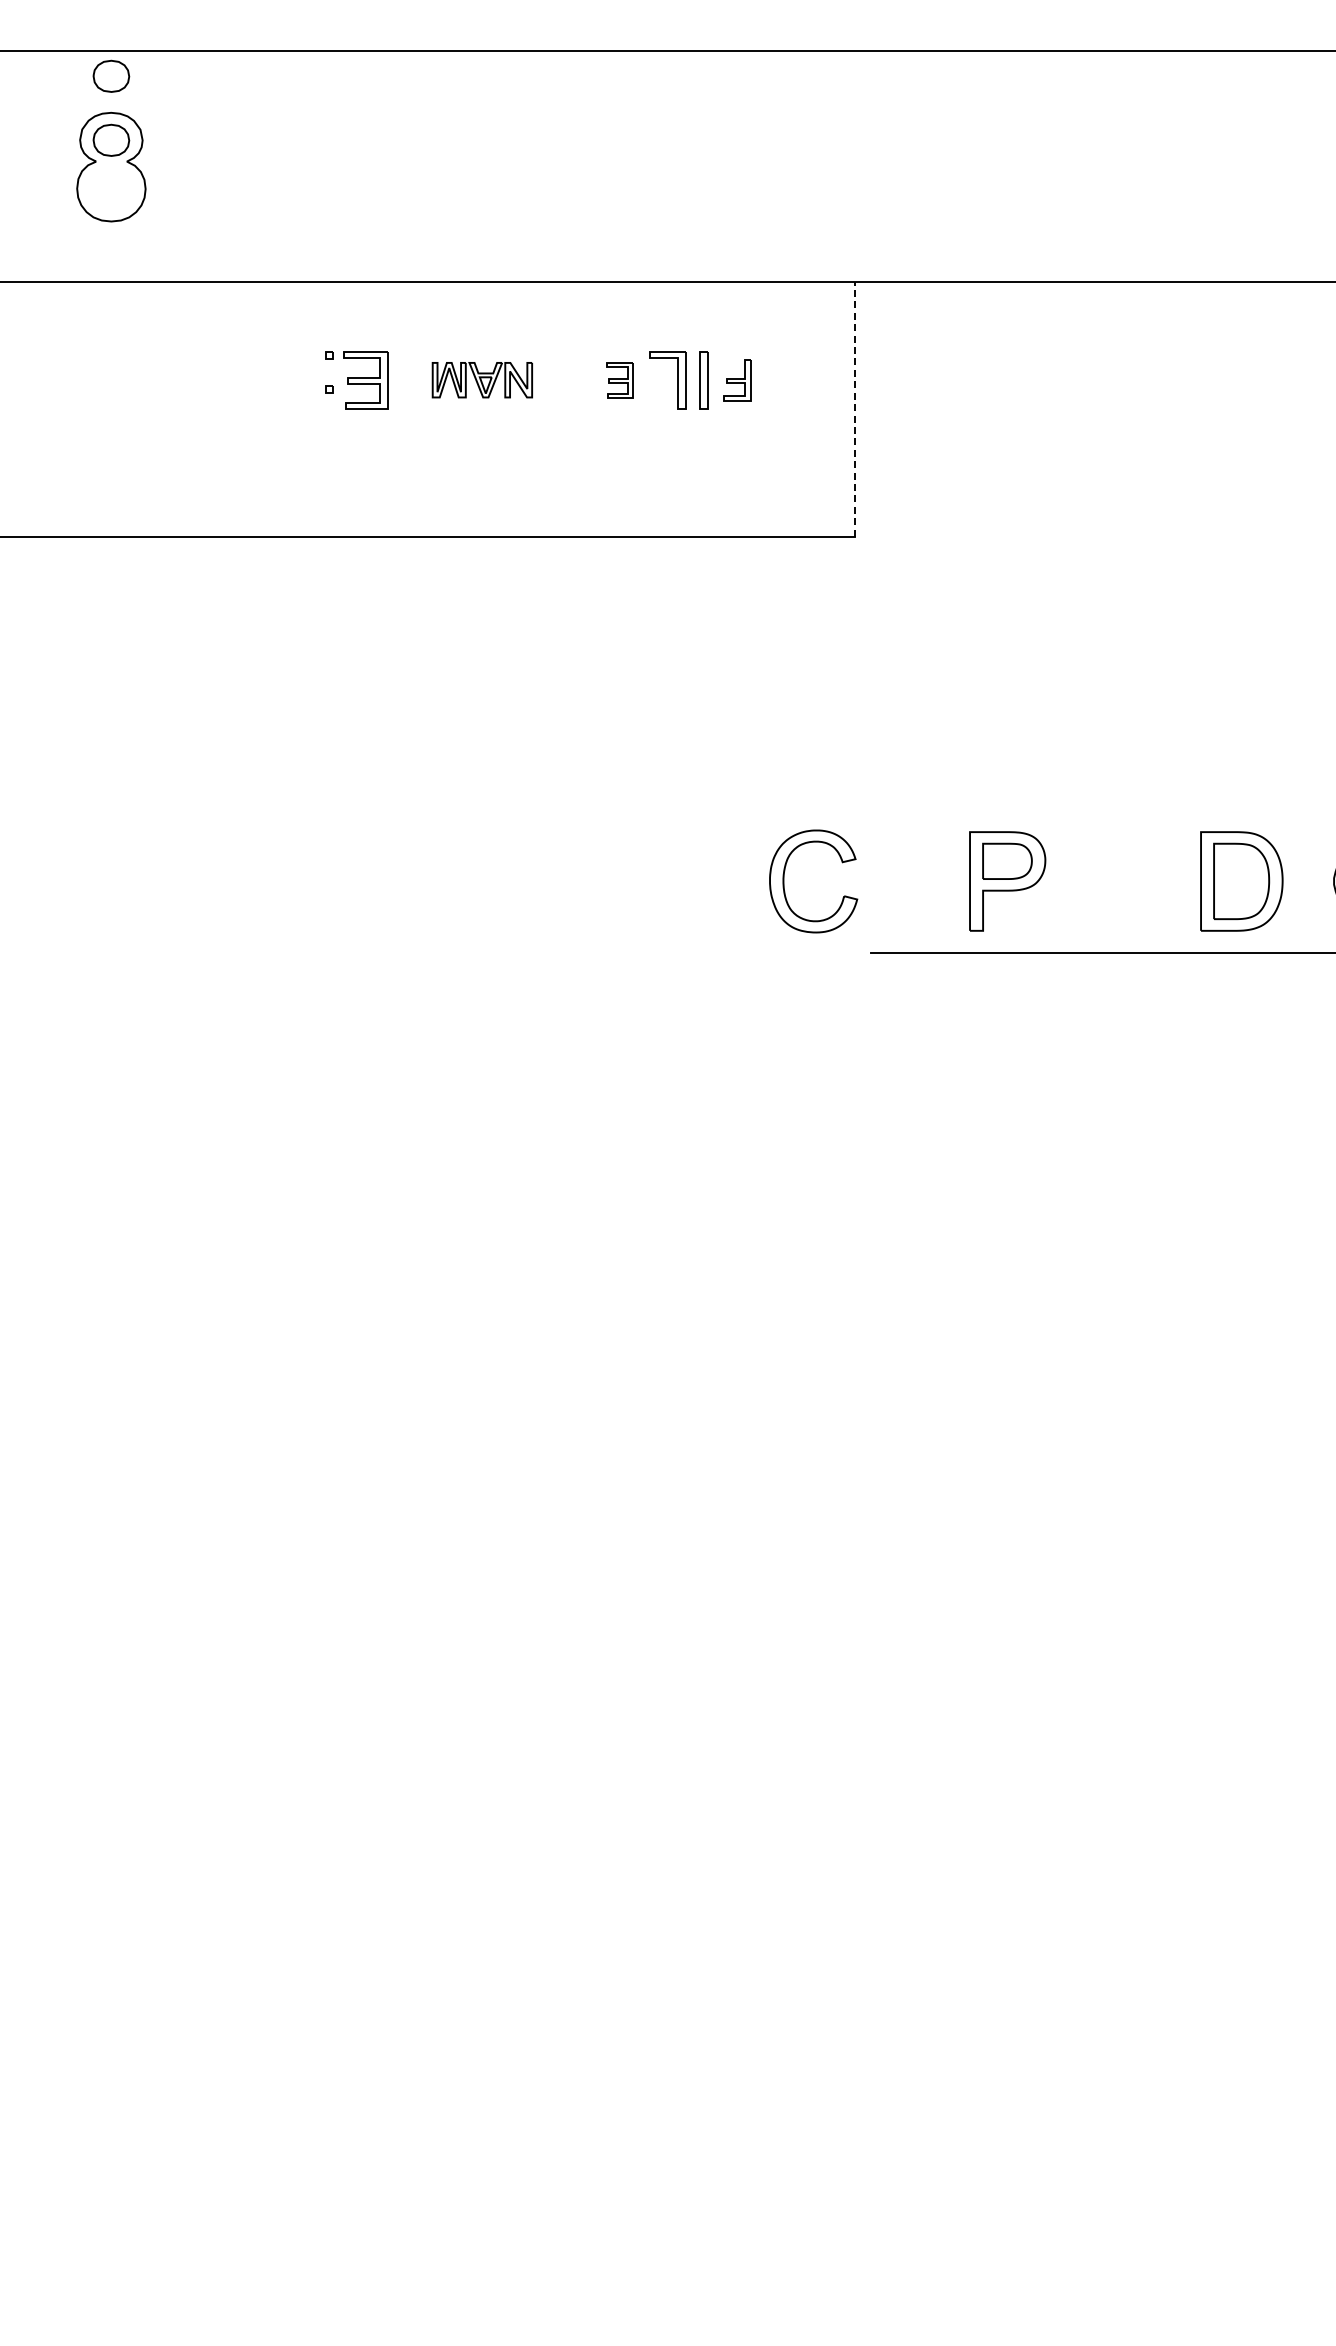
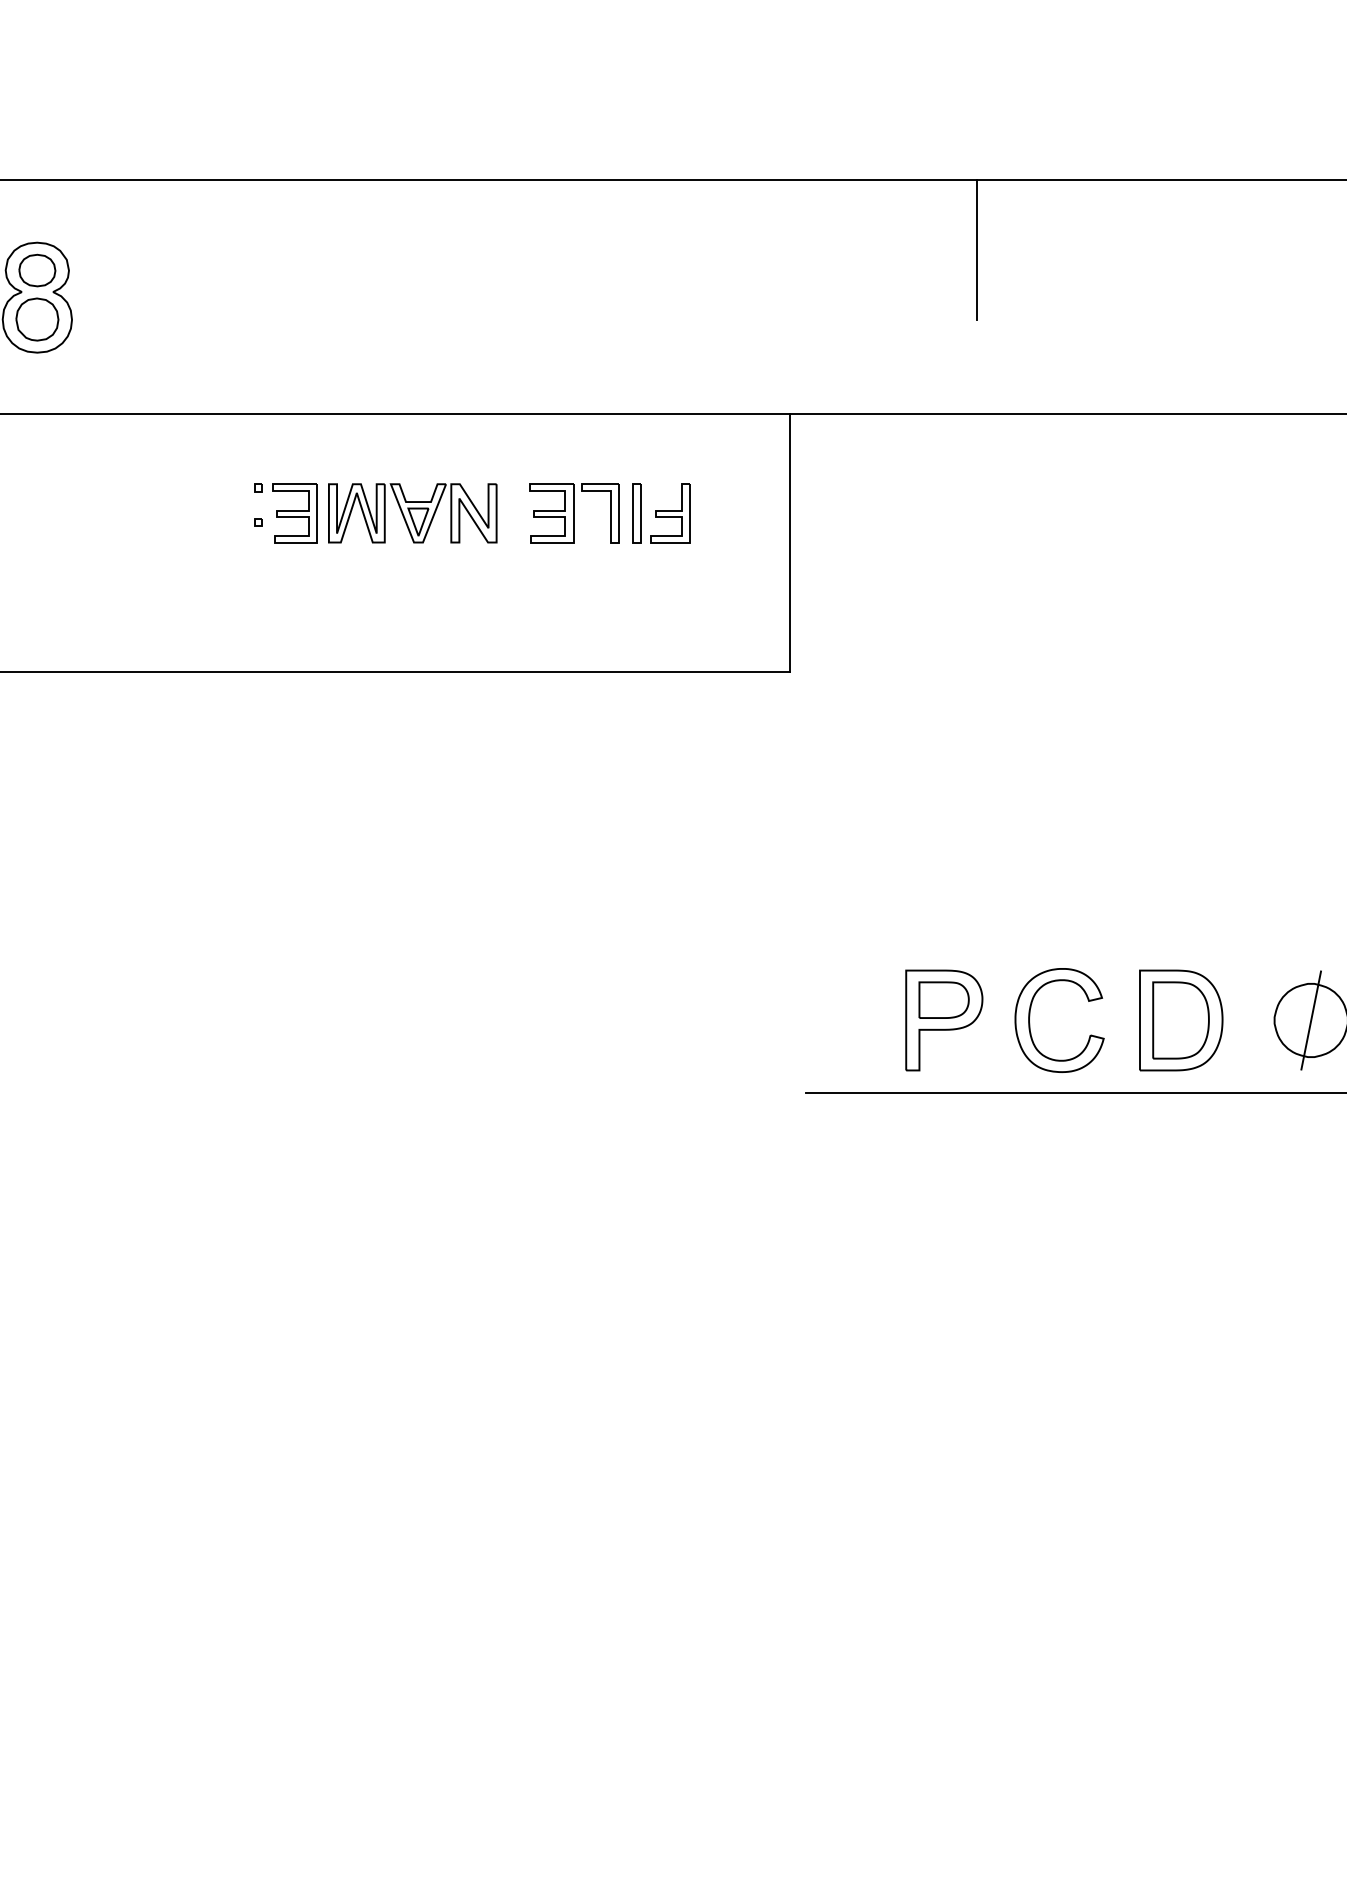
part: (111, 75) -> (37, 204), removed
line: (1040, 119) -> (977, 249), added
part: (111, 188) -> (37, 319), added
part: (482, 379) -> (412, 512), size x1.67
part: (619, 380) -> (551, 513), size x1.67
part: (736, 380) -> (669, 513), size x1.43
line: (855, 408) -> (790, 541), dashed -> solid
part: (784, 881) -> (1030, 1020), moved

